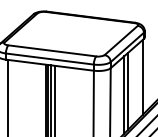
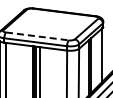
line: (52, 50) -> (37, 36), solid -> dashed

